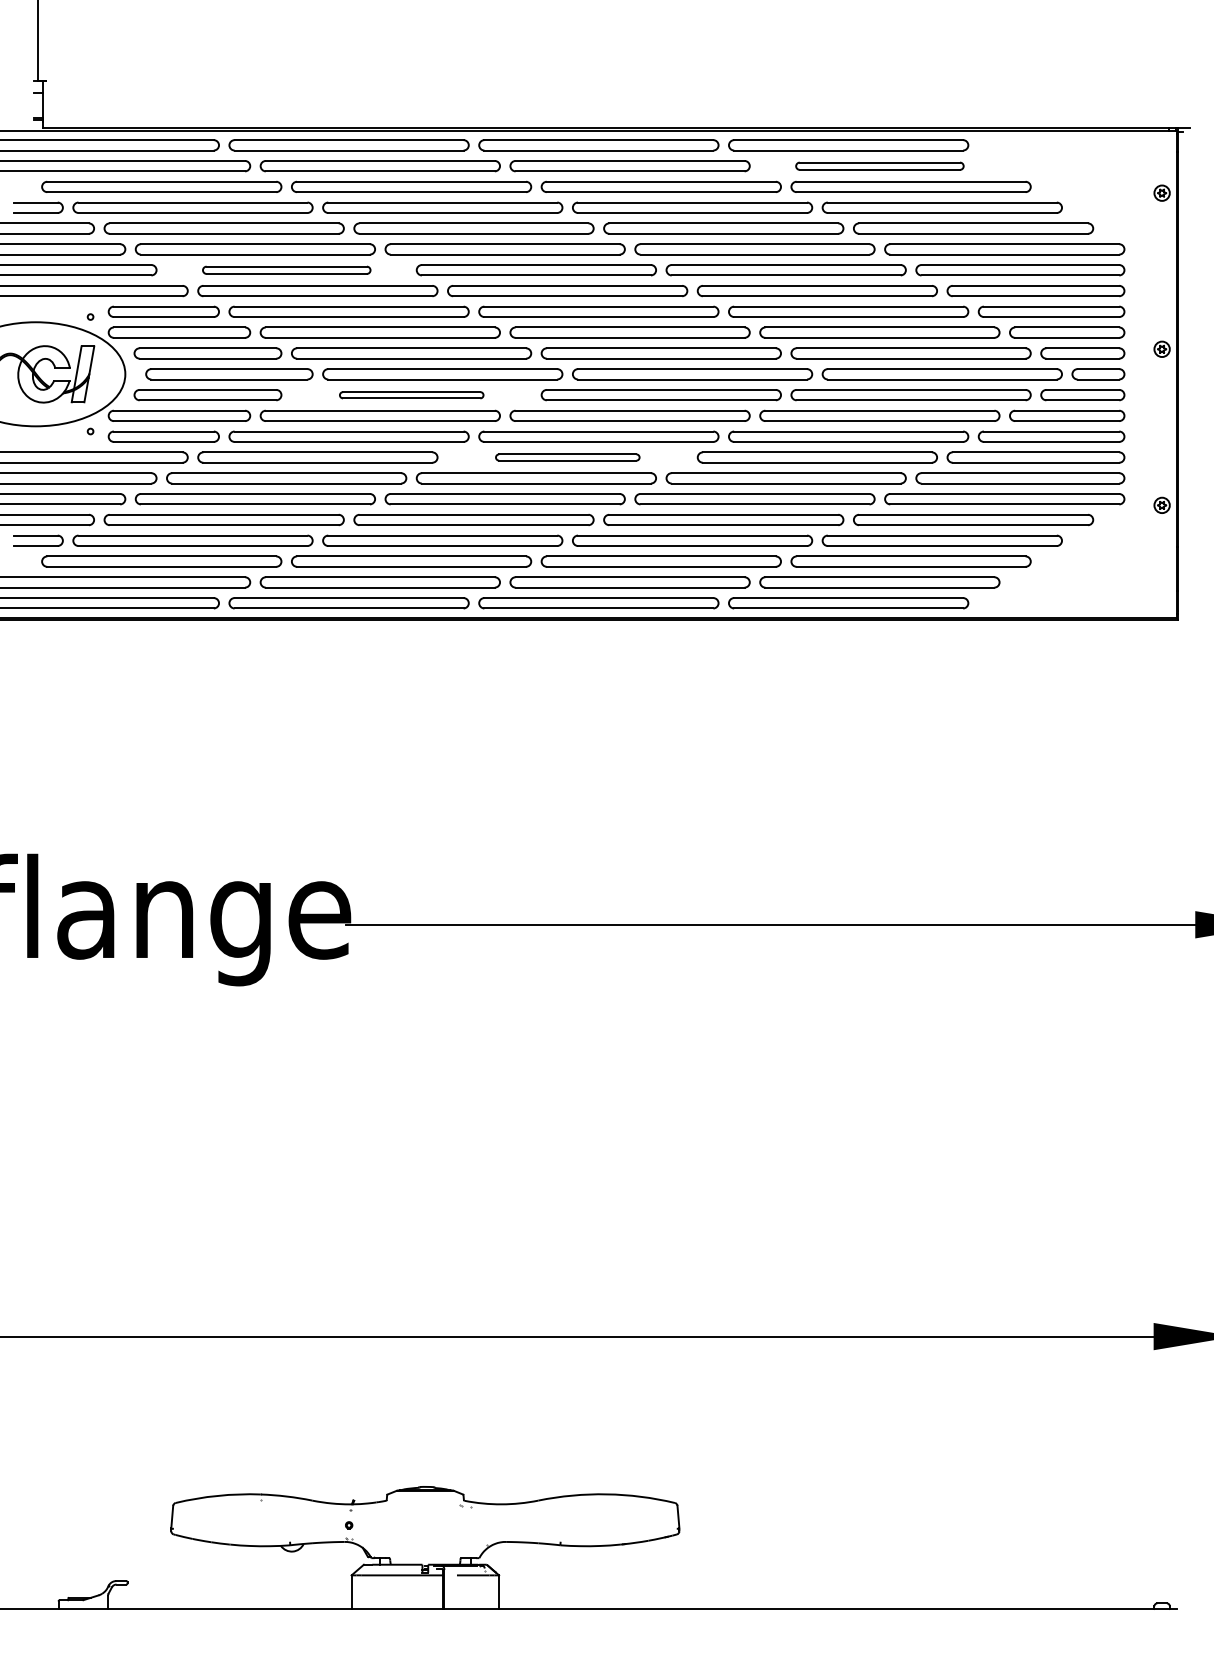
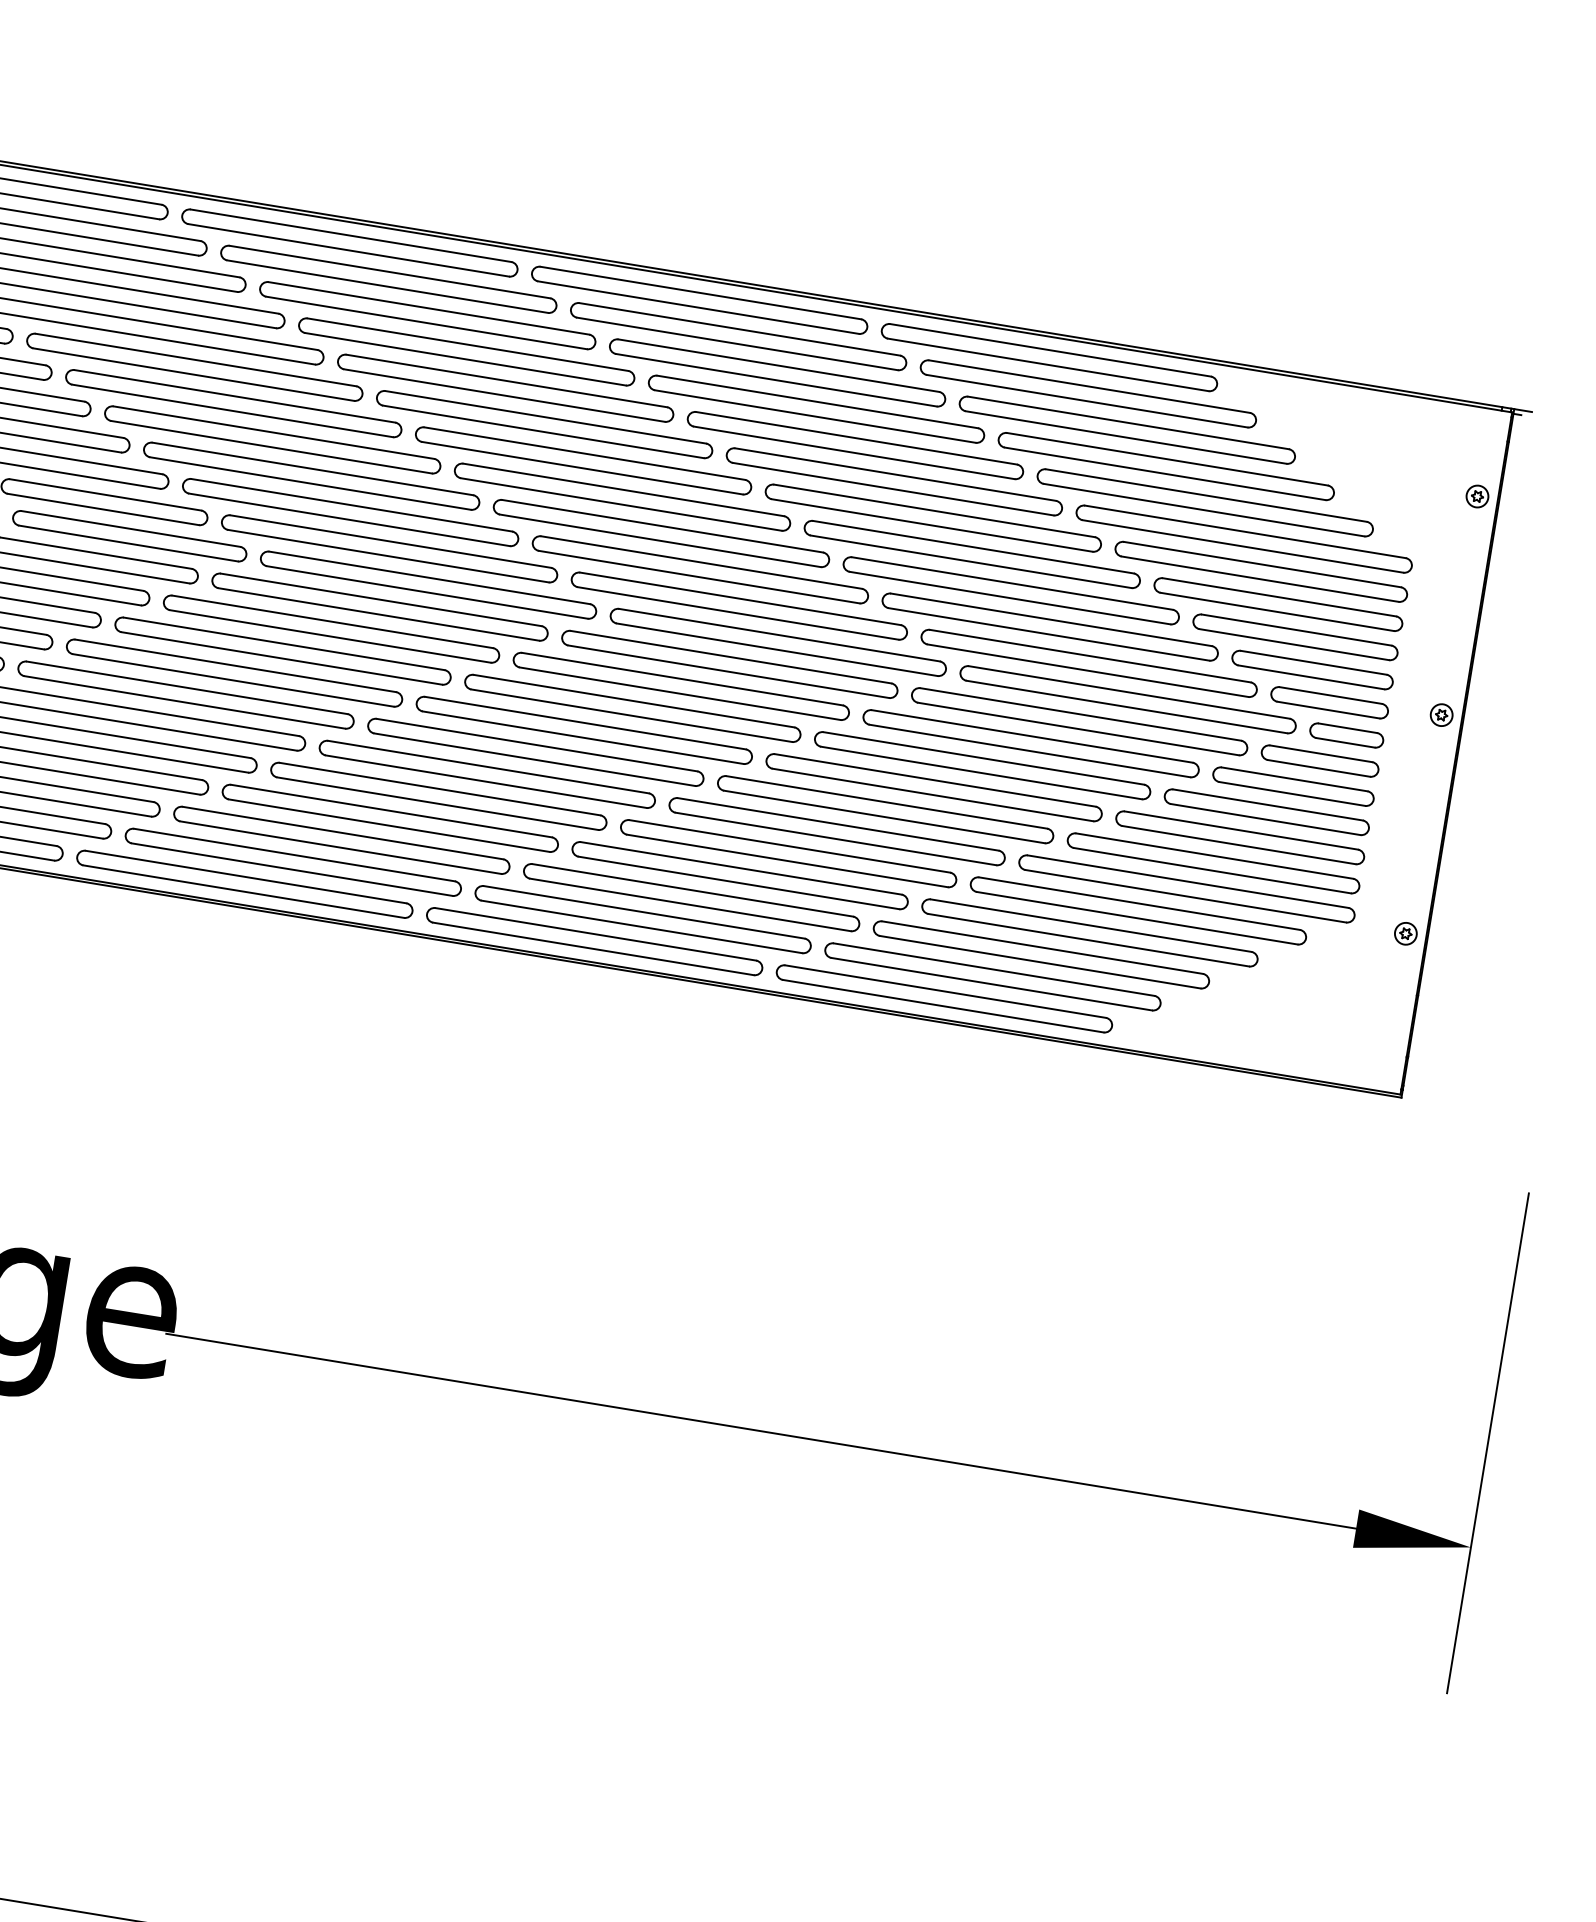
part: (879, 166) -> (1087, 394), size x1.43
part: (286, 270) -> (233, 403), size x1.43
part: (411, 395) -> (379, 607), size x1.67
part: (567, 457) -> (584, 730), size x1.67

